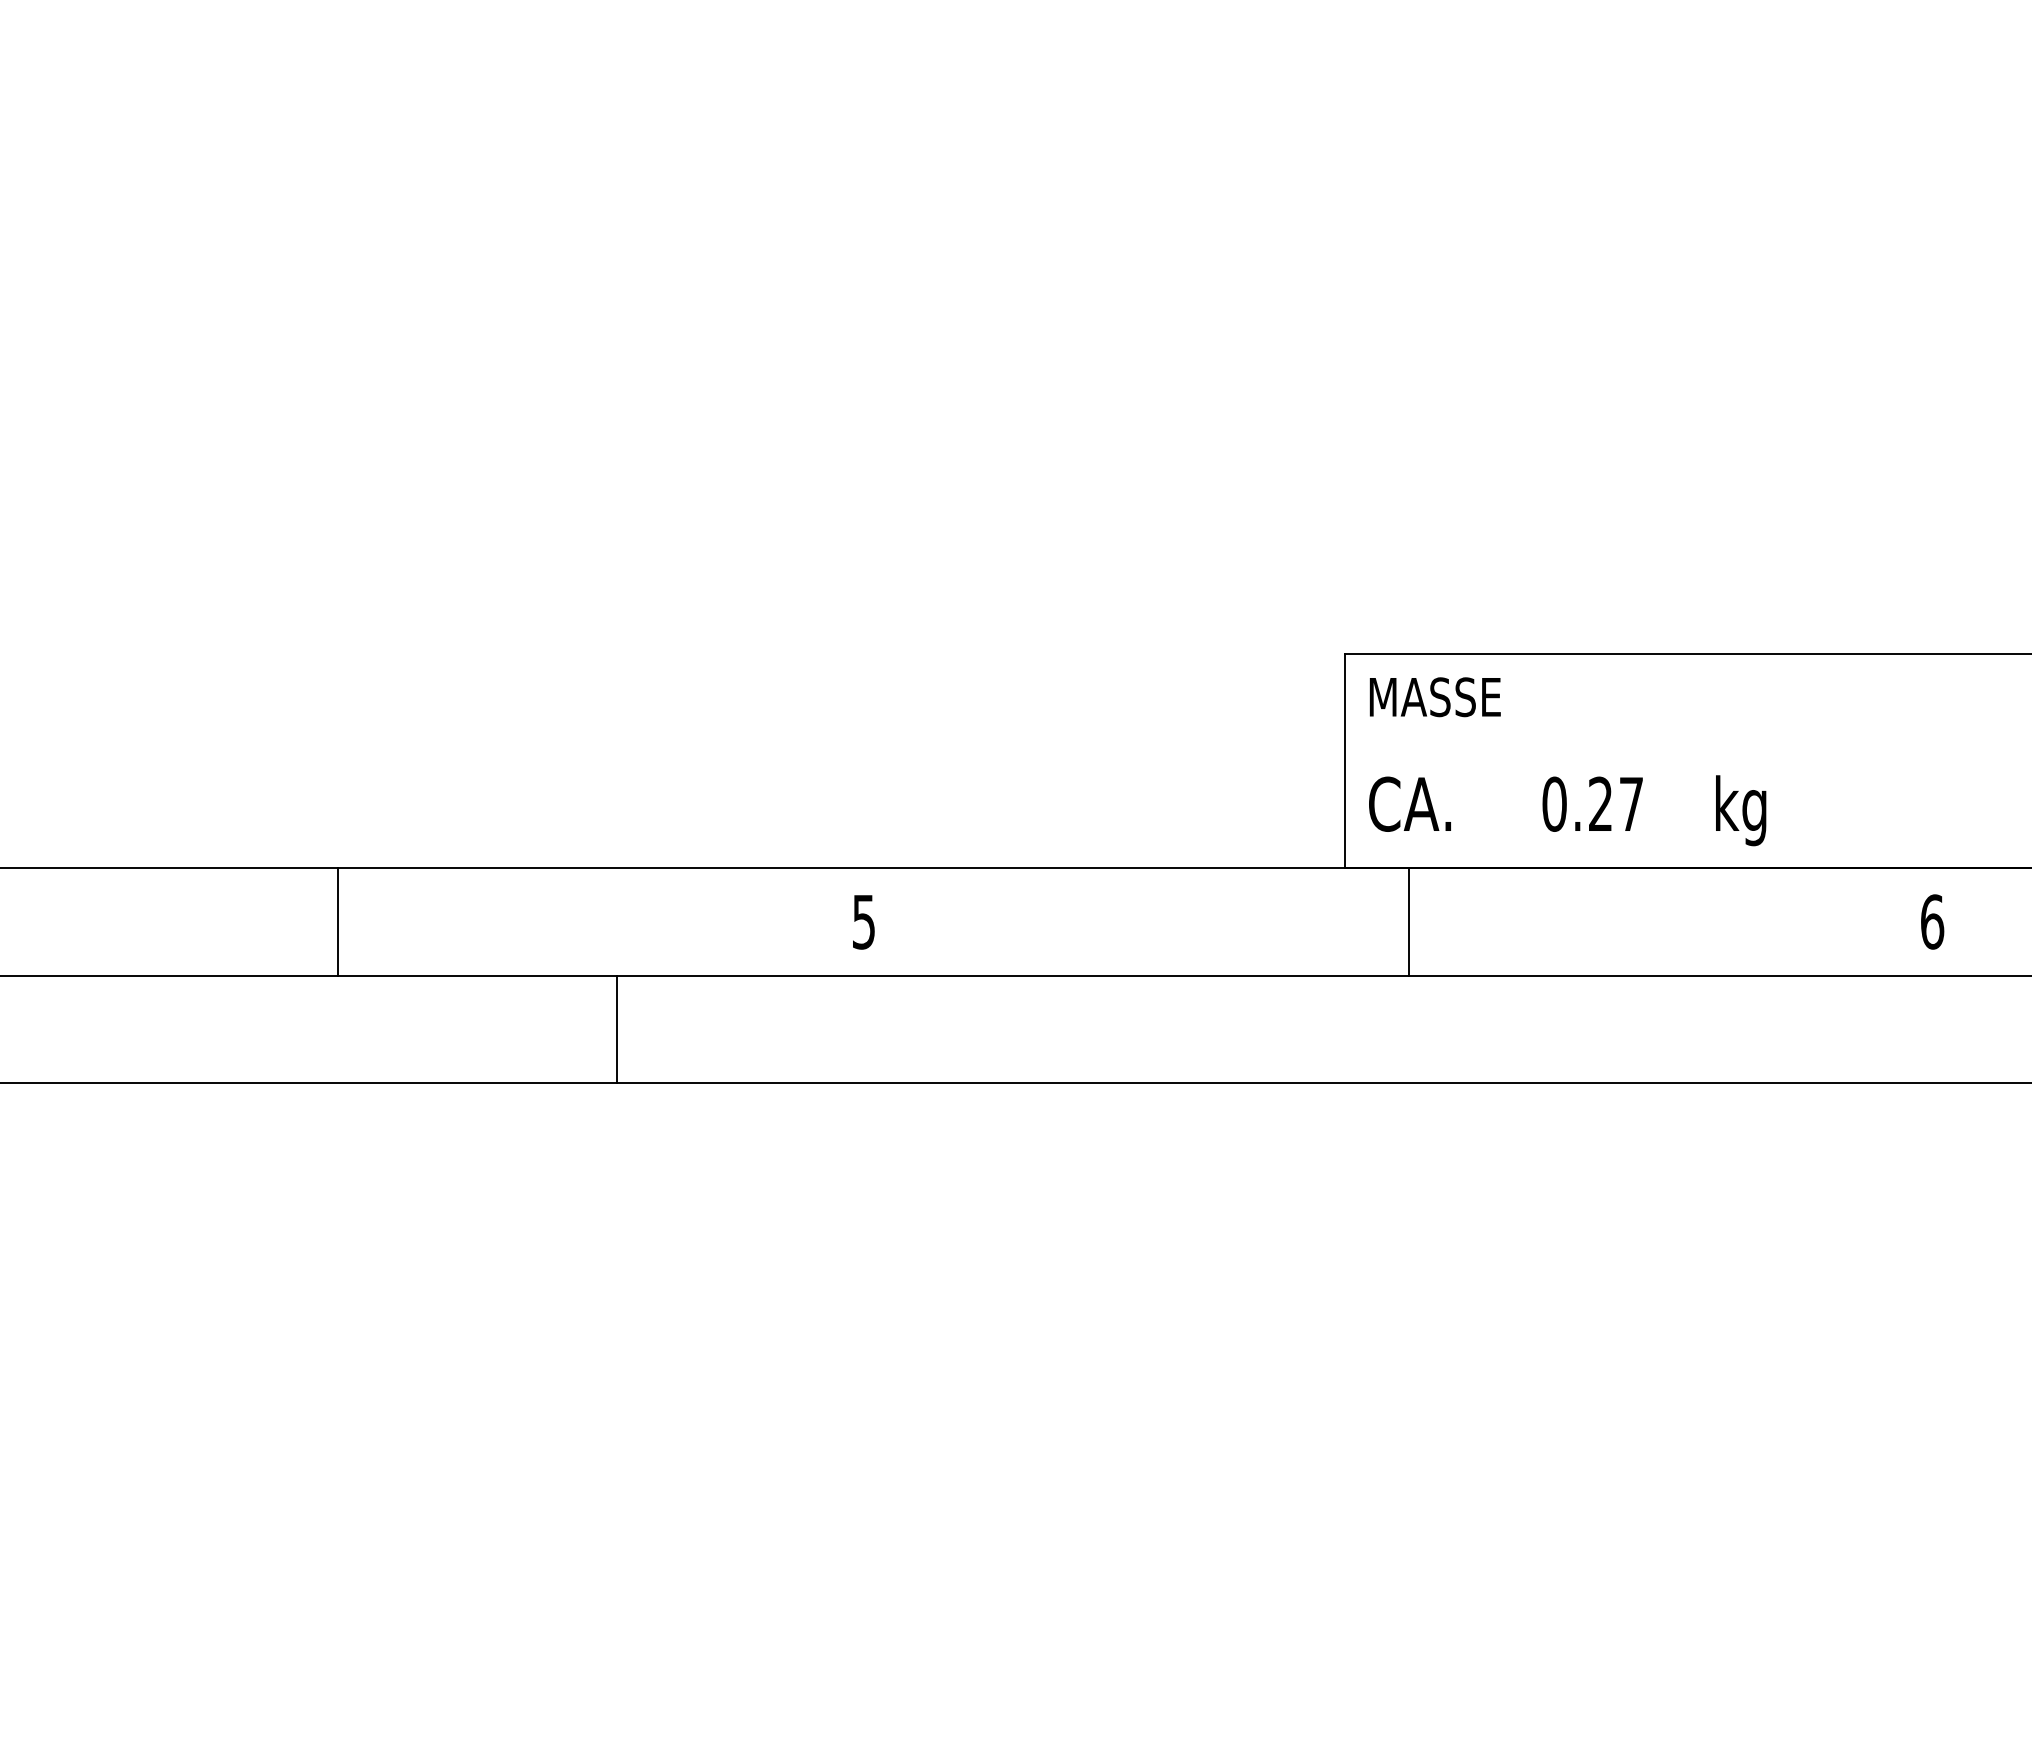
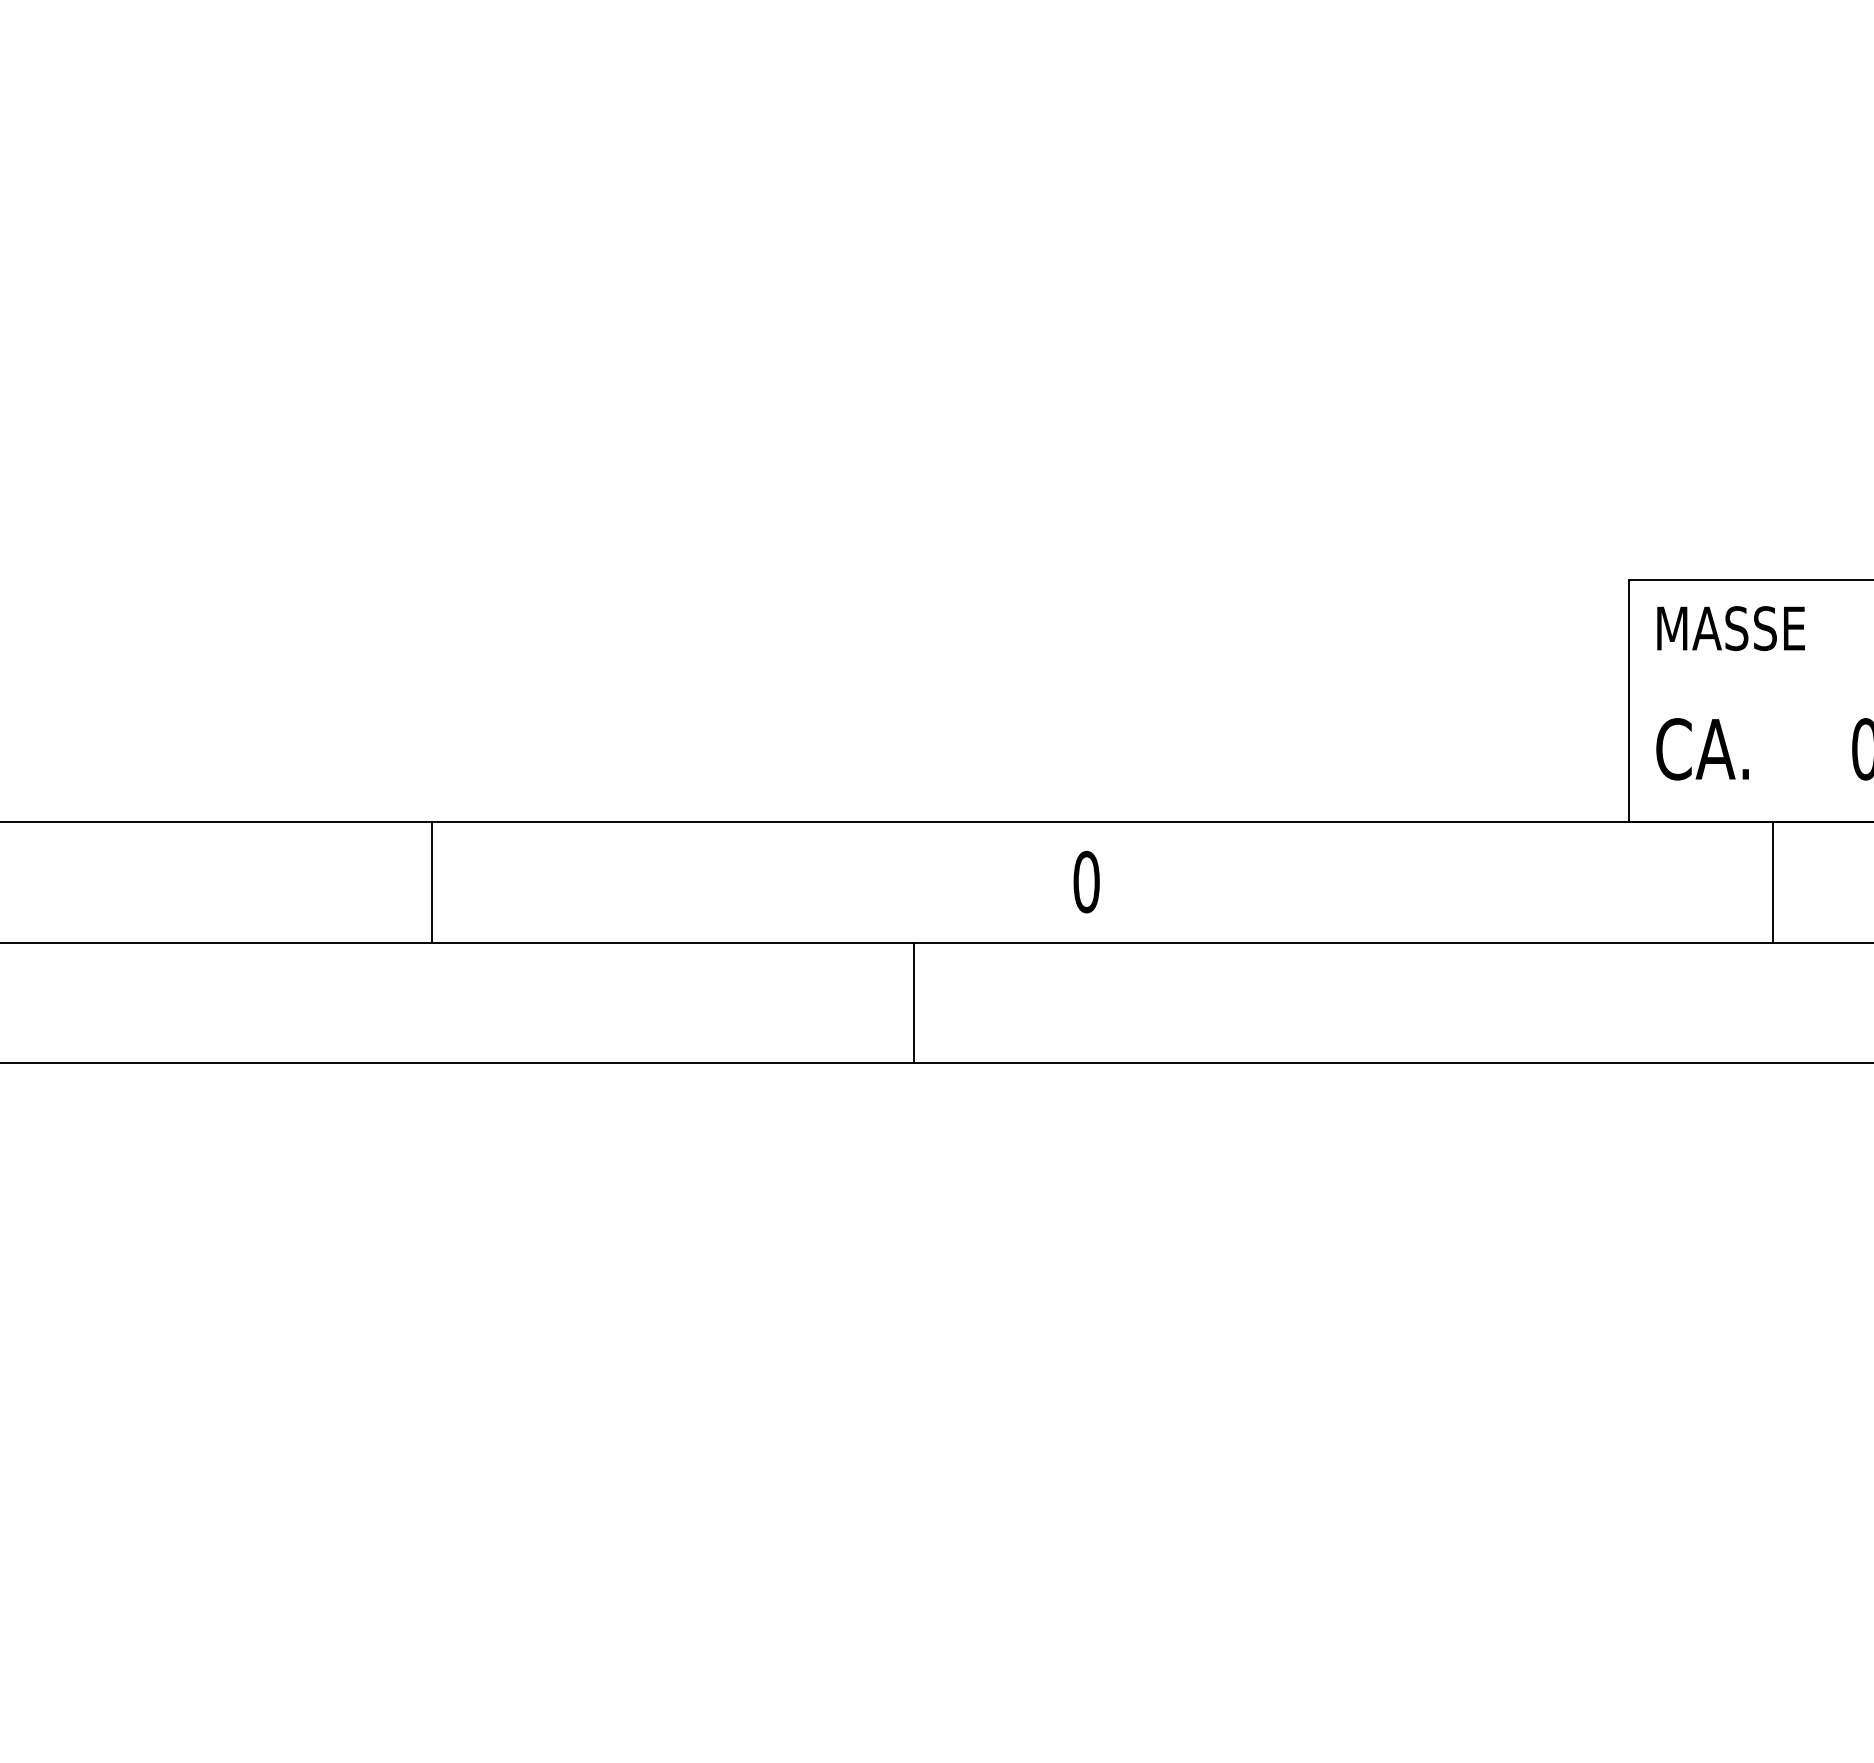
line: (338, 921) -> (431, 881), moved
text: (863, 921) -> (1086, 881), 5 -> 0
line: (1408, 921) -> (1773, 881), moved
line: (616, 1028) -> (913, 1002), moved

